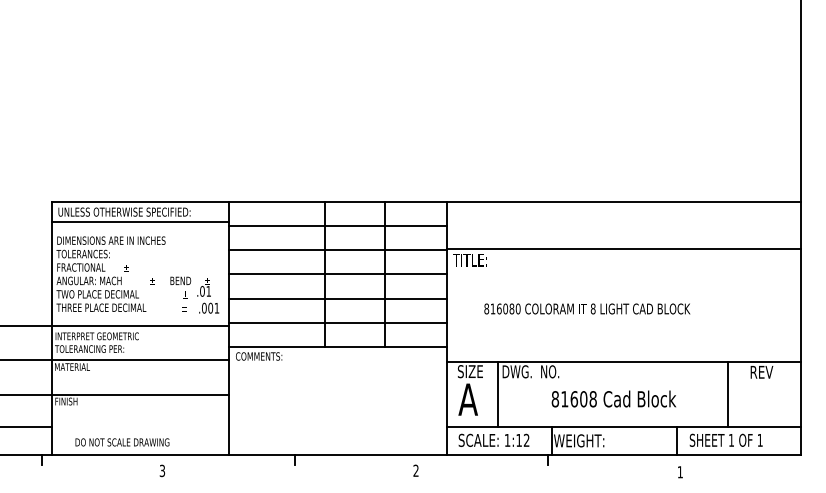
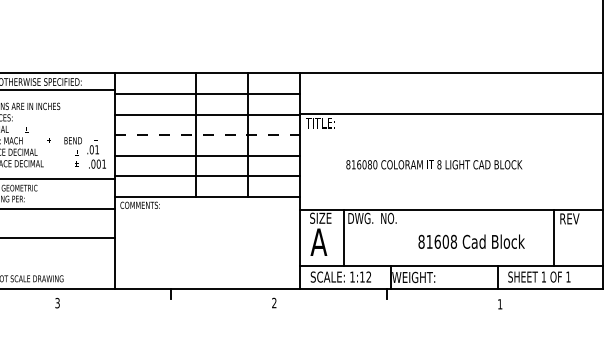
line: (337, 274) -> (207, 135), solid -> dashed
text: (587, 308) -> (434, 164), moved
line: (727, 394) -> (554, 237), moved
text: (613, 398) -> (471, 241), moved

